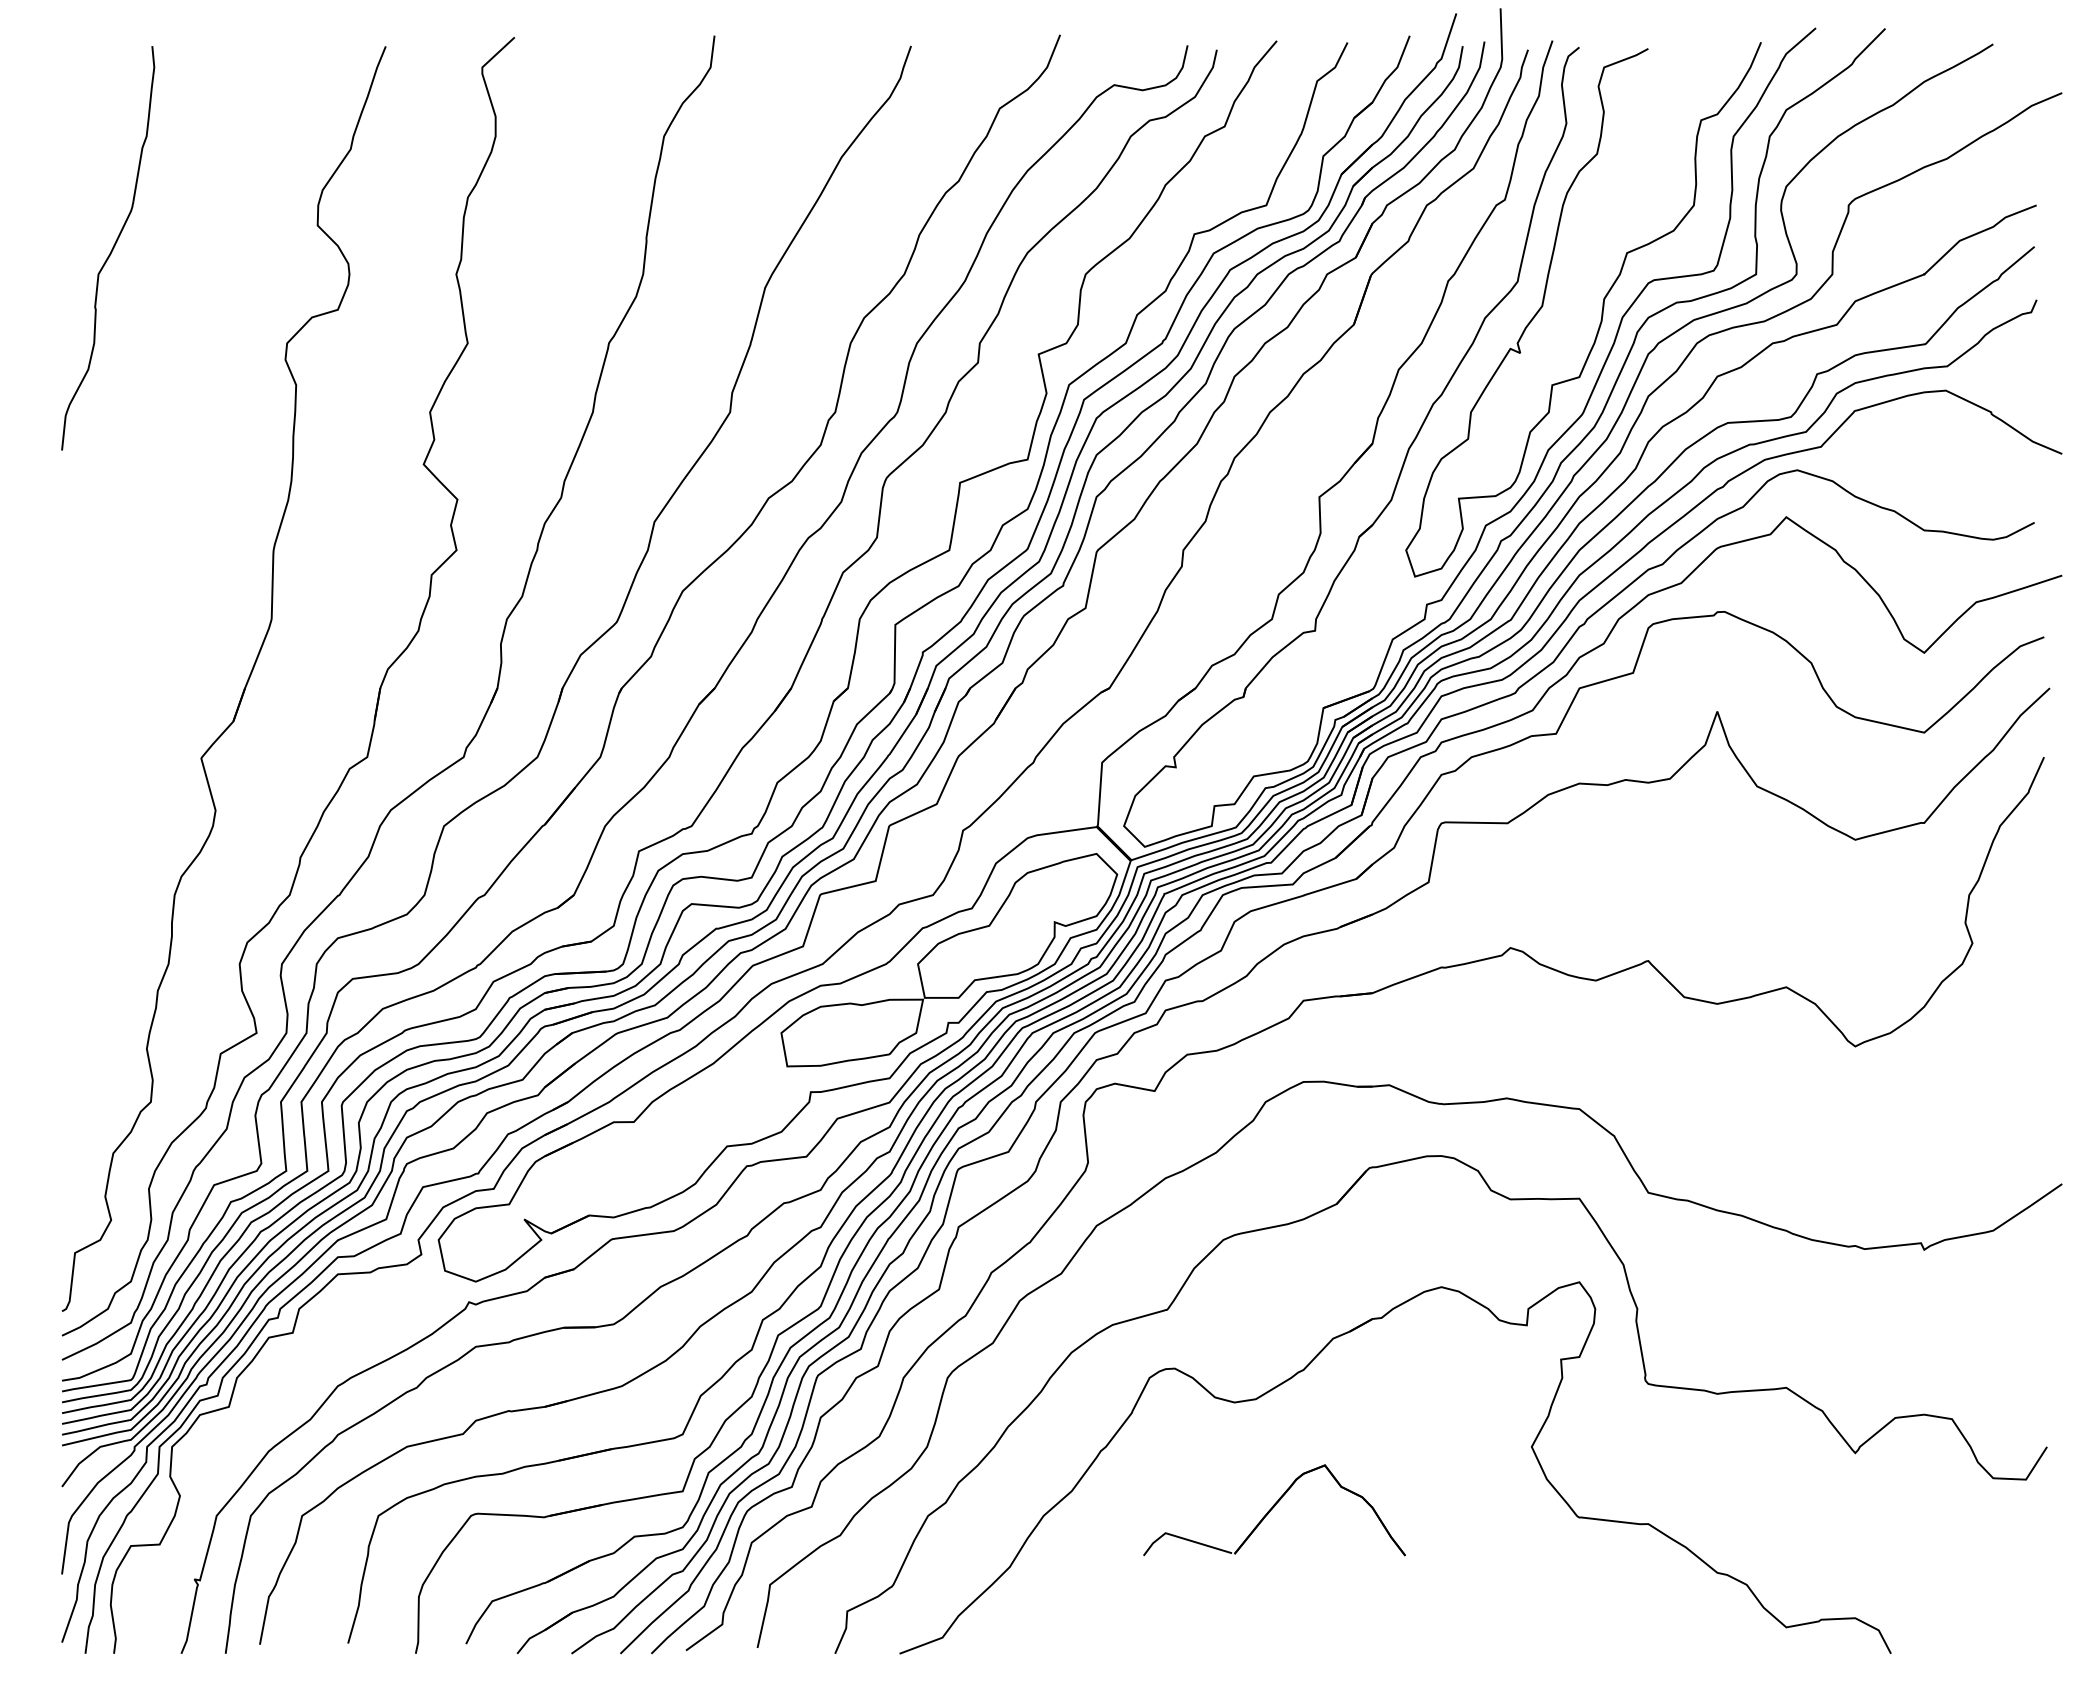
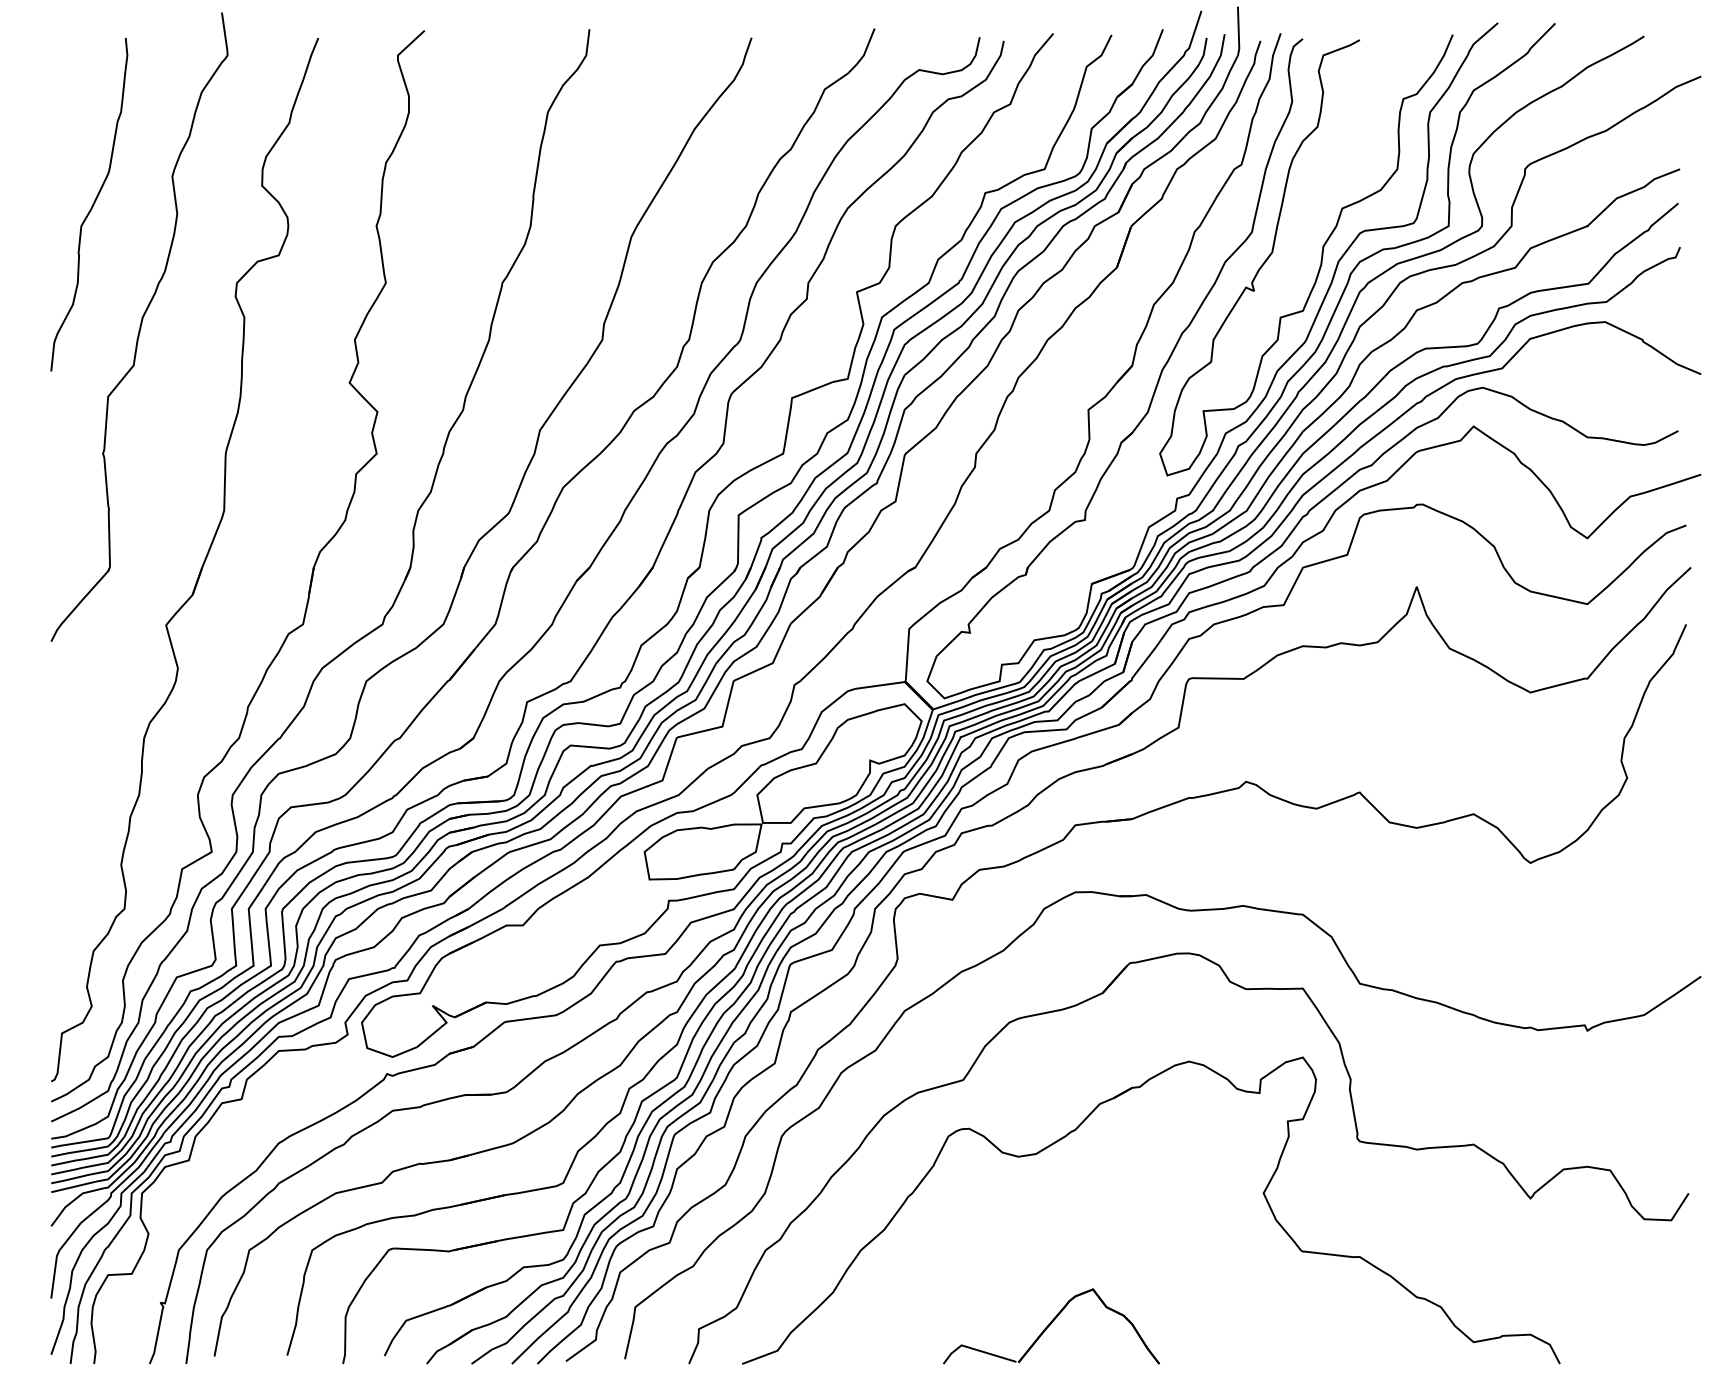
part: (168, 396) -> (139, 326), added
part: (1274, 1510) -> (1051, 1326), moved

